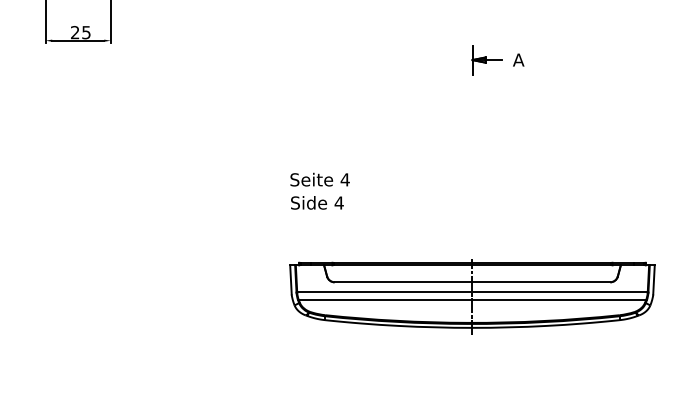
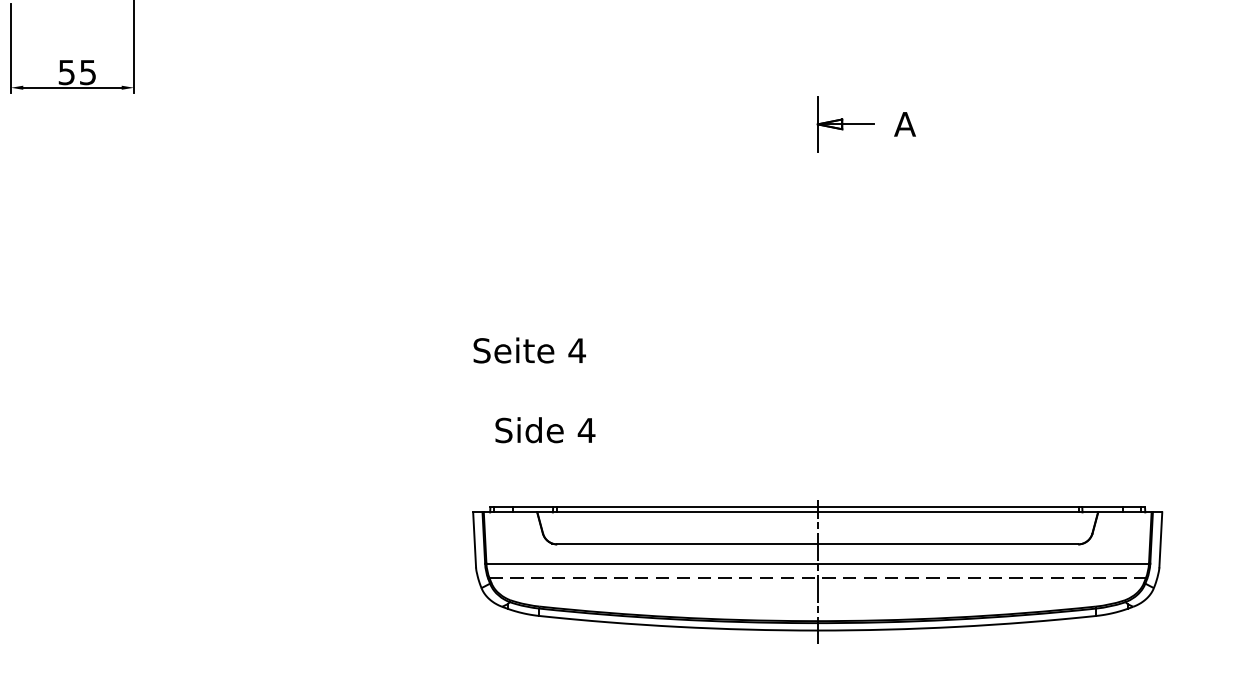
text: (75, 32) -> (67, 72), 25 -> 55
text: (317, 202) -> (545, 429), moved
line: (472, 300) -> (817, 578), solid -> dashed

